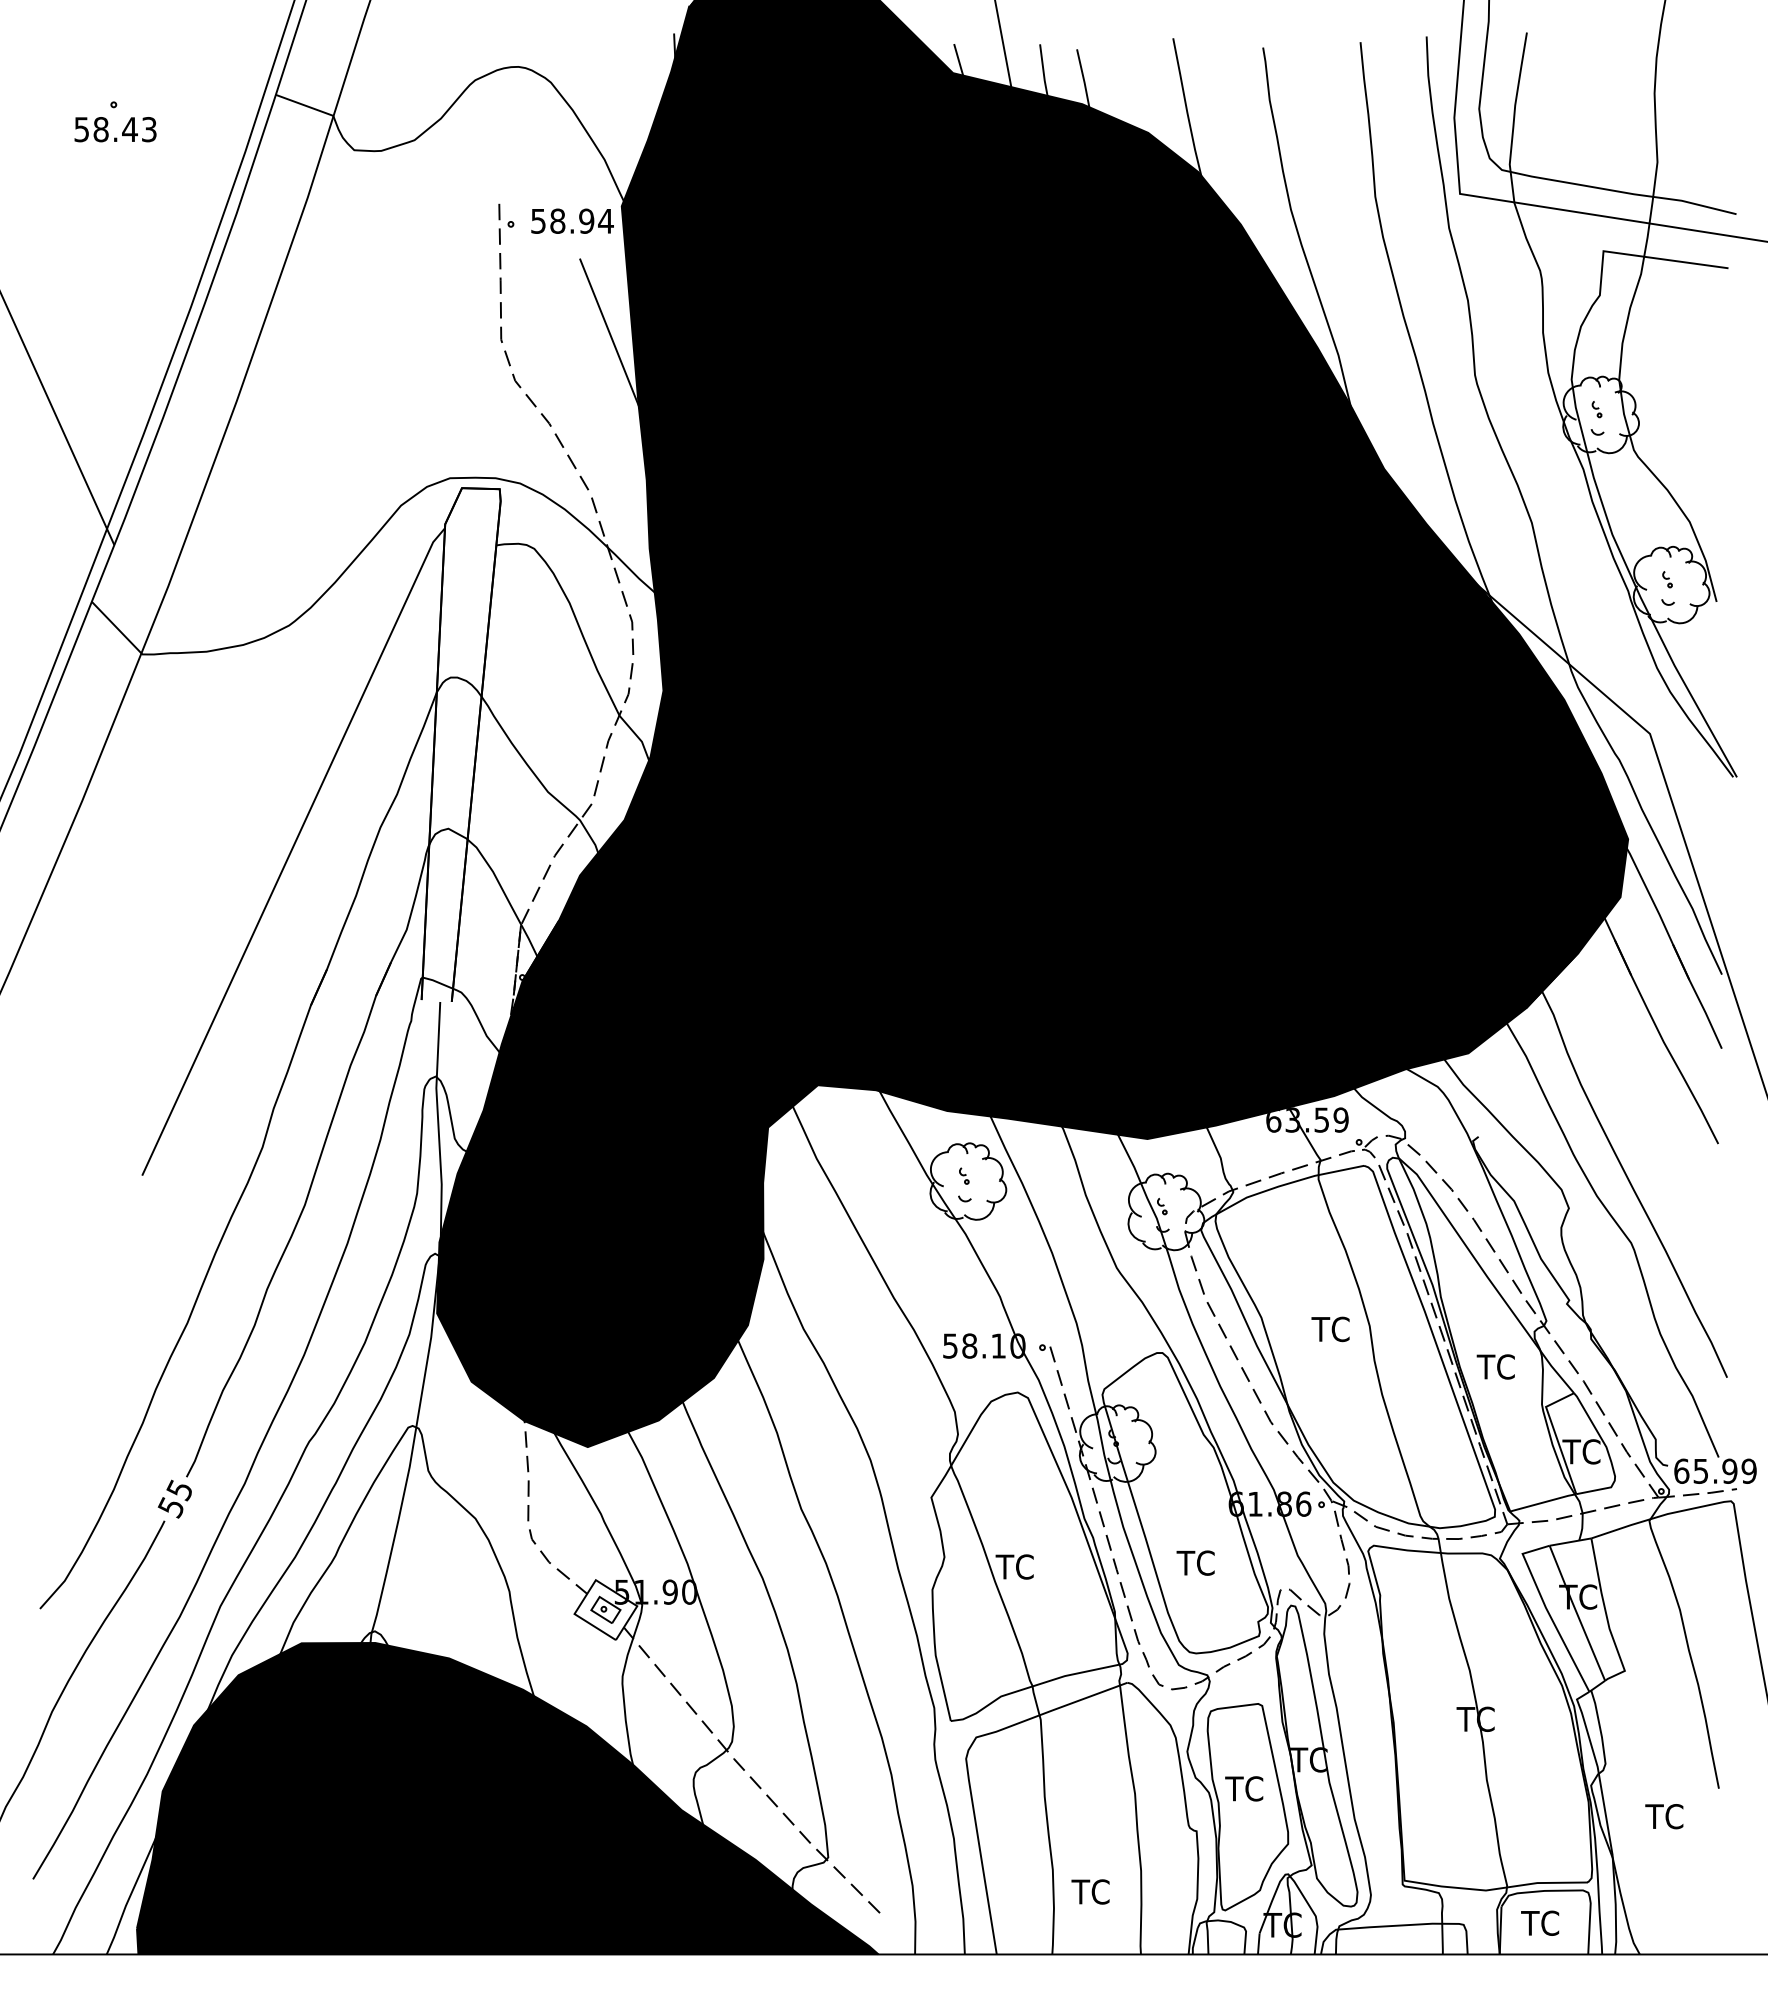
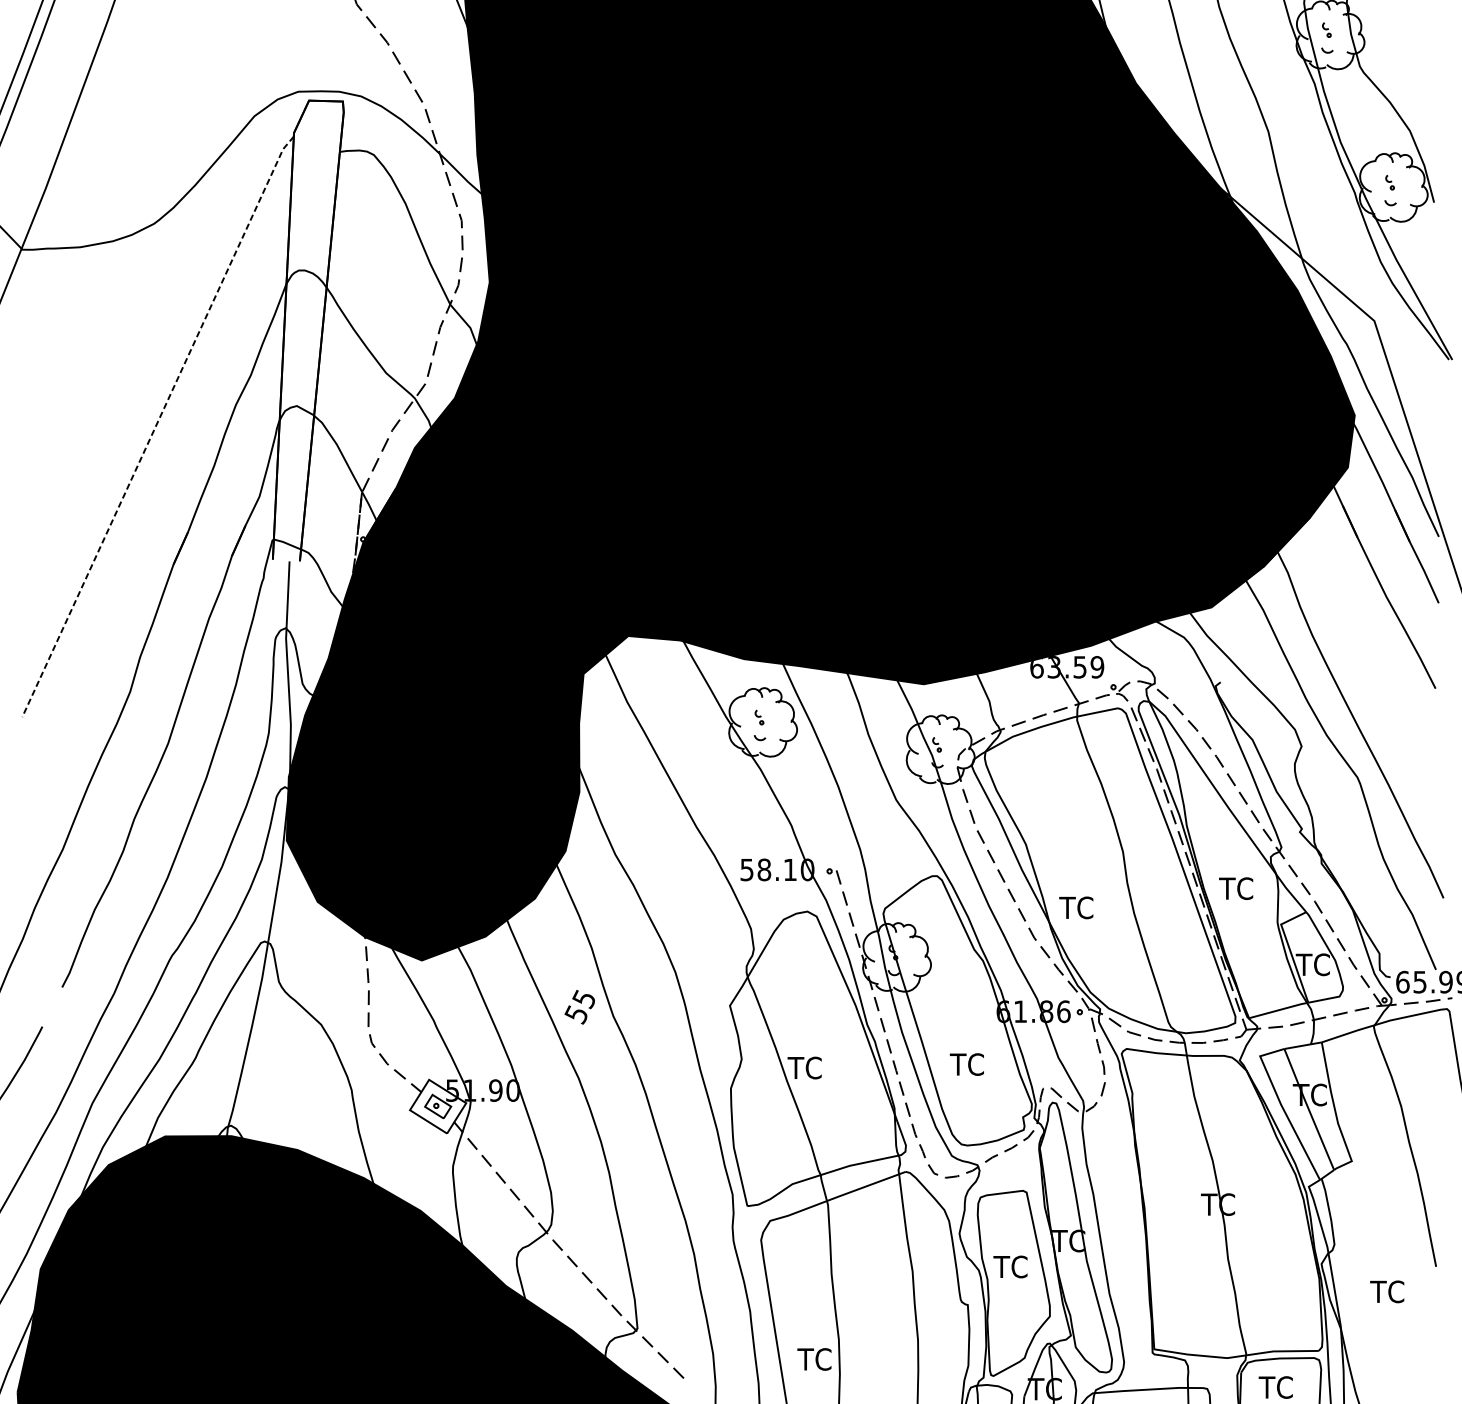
line: (291, 849) -> (156, 424), solid -> dashed
text: (1330, 1329) -> (1076, 907), moved
text: (174, 1498) -> (579, 1006), moved
text: (1090, 1891) -> (814, 1359), moved

